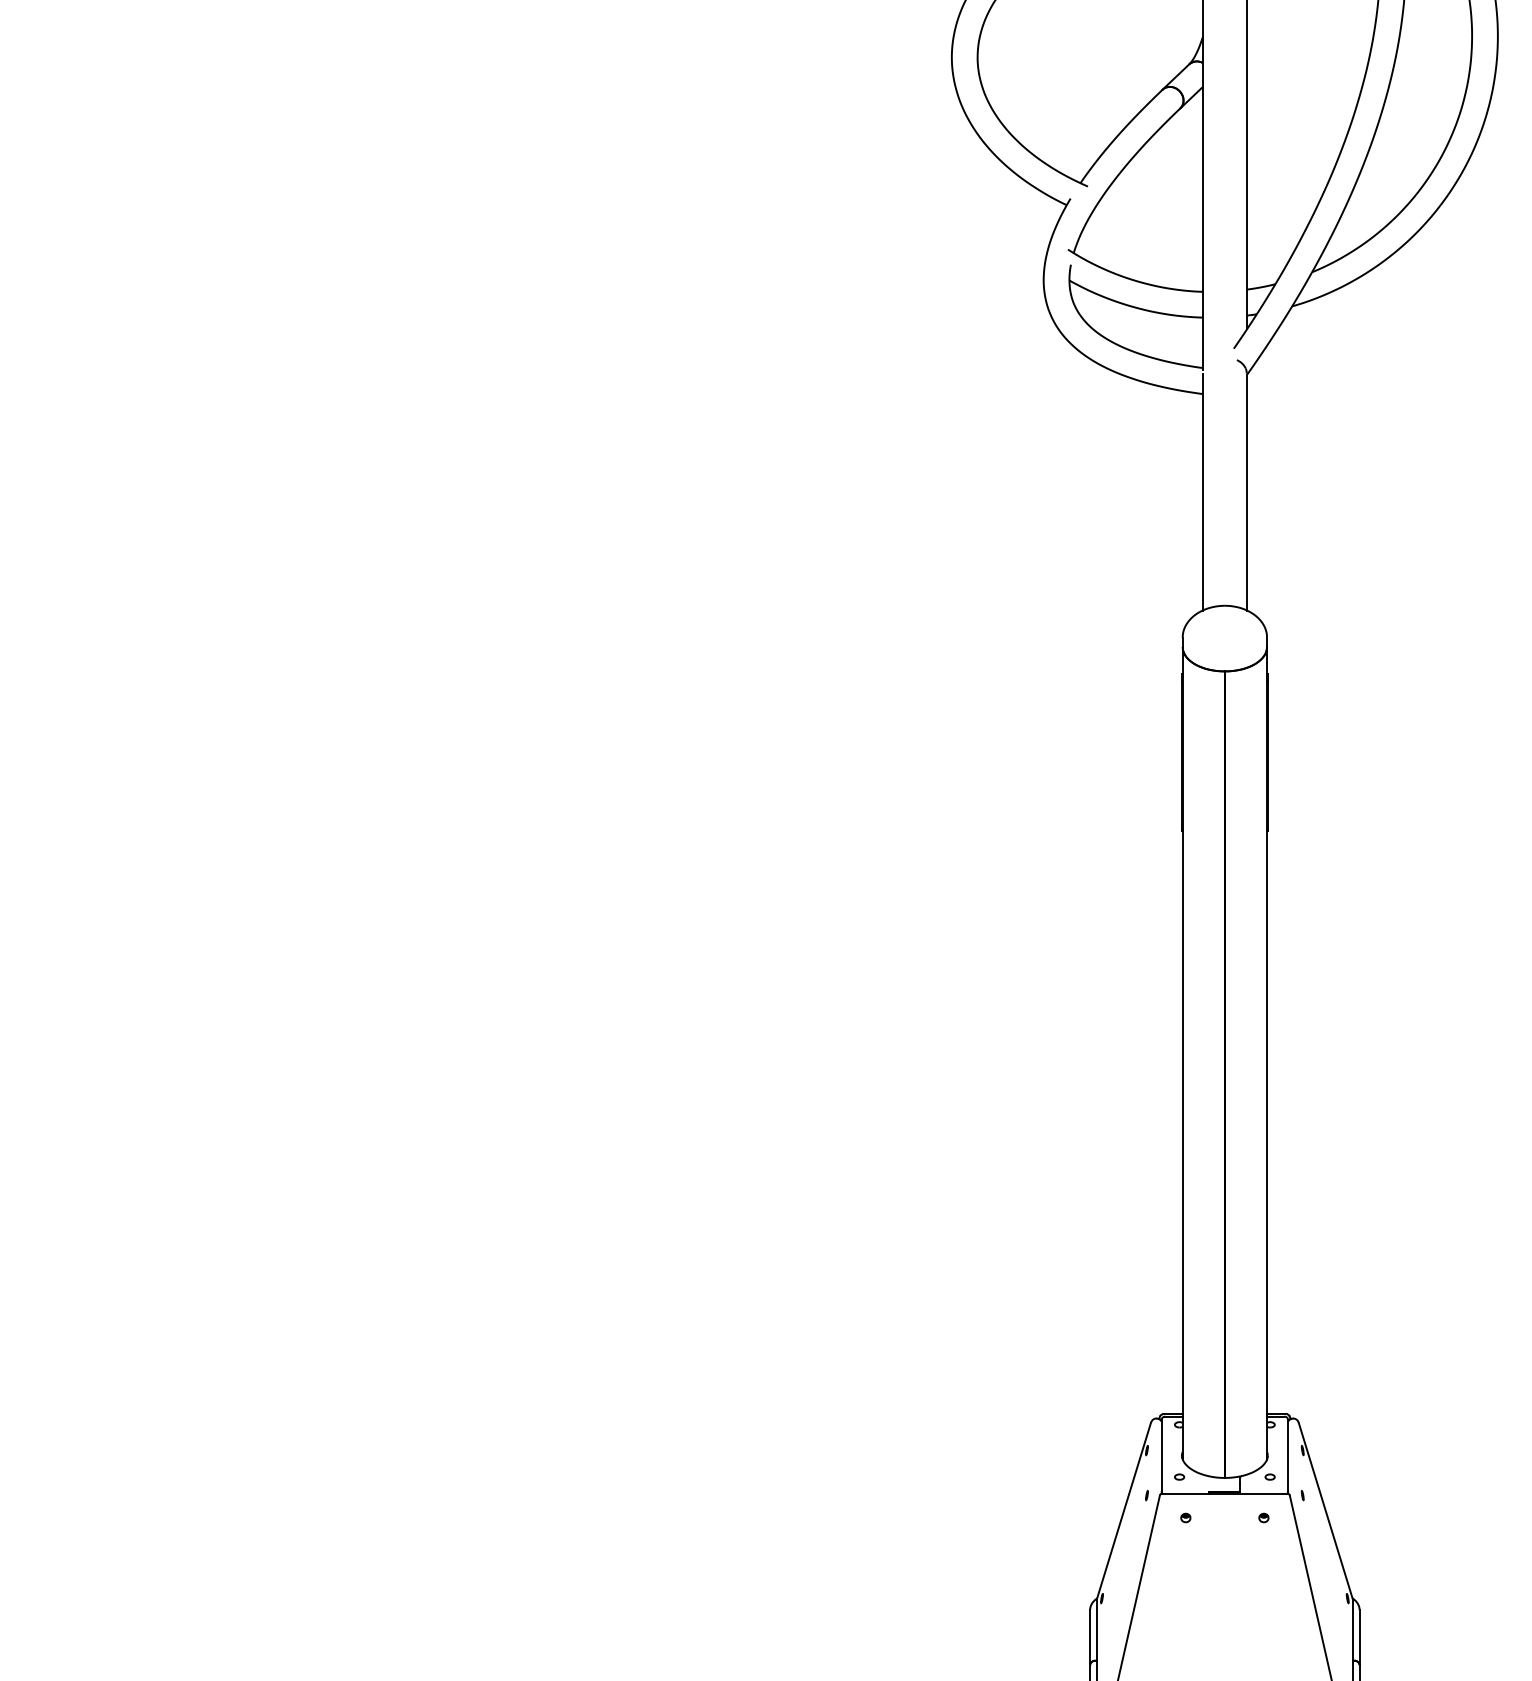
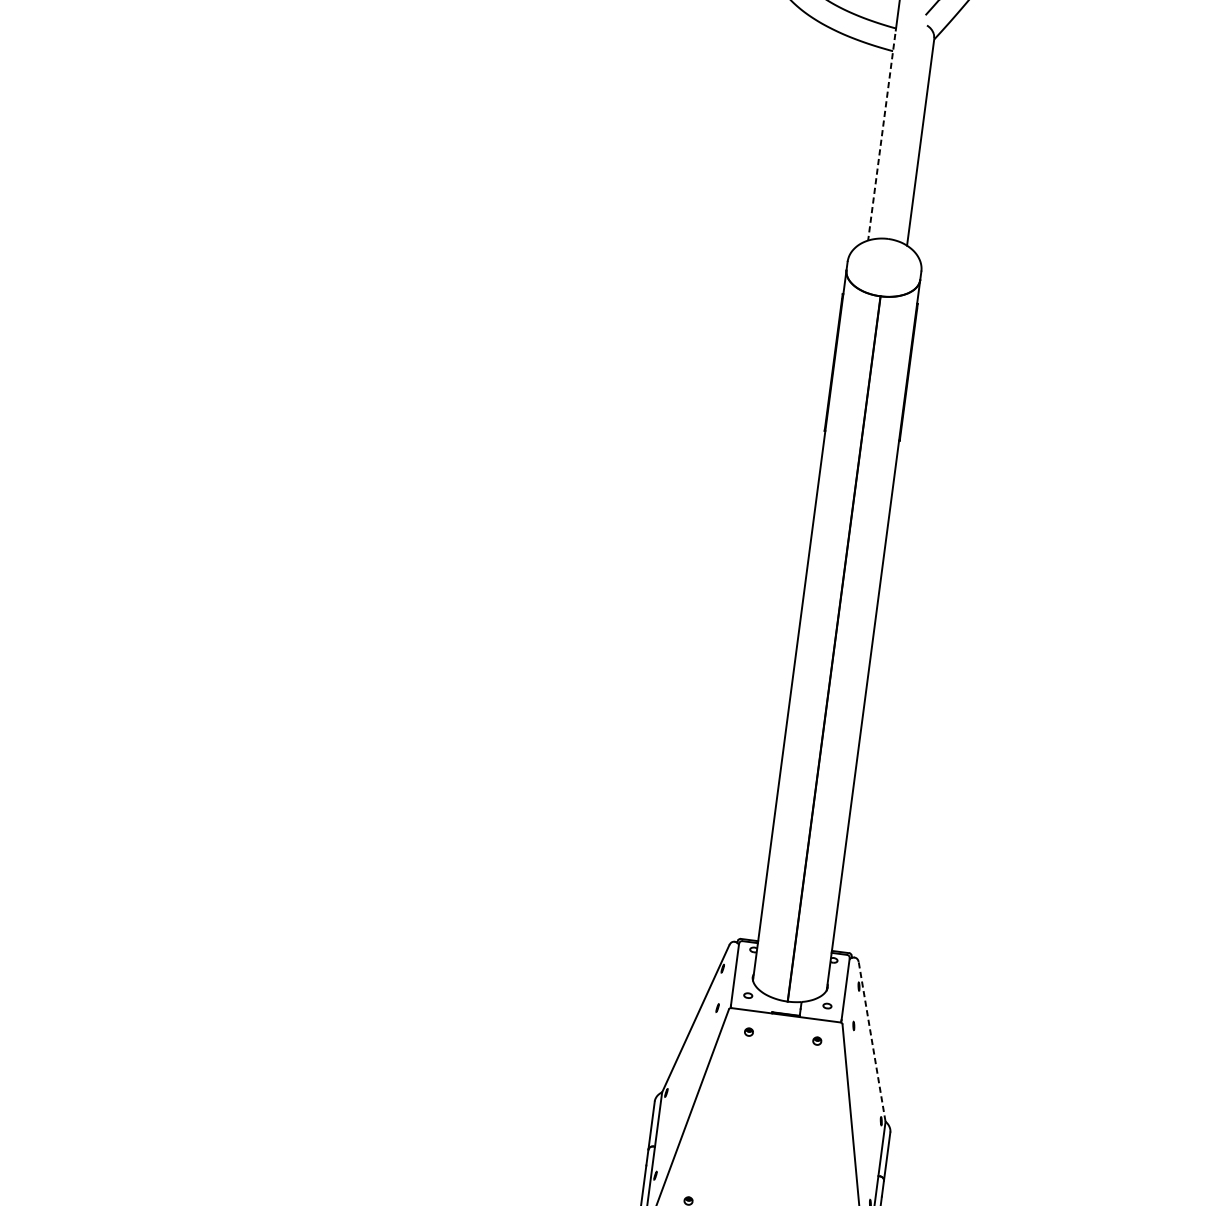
line: (1202, 492) -> (881, 137), solid -> dashed
line: (1325, 1510) -> (871, 1041), solid -> dashed

